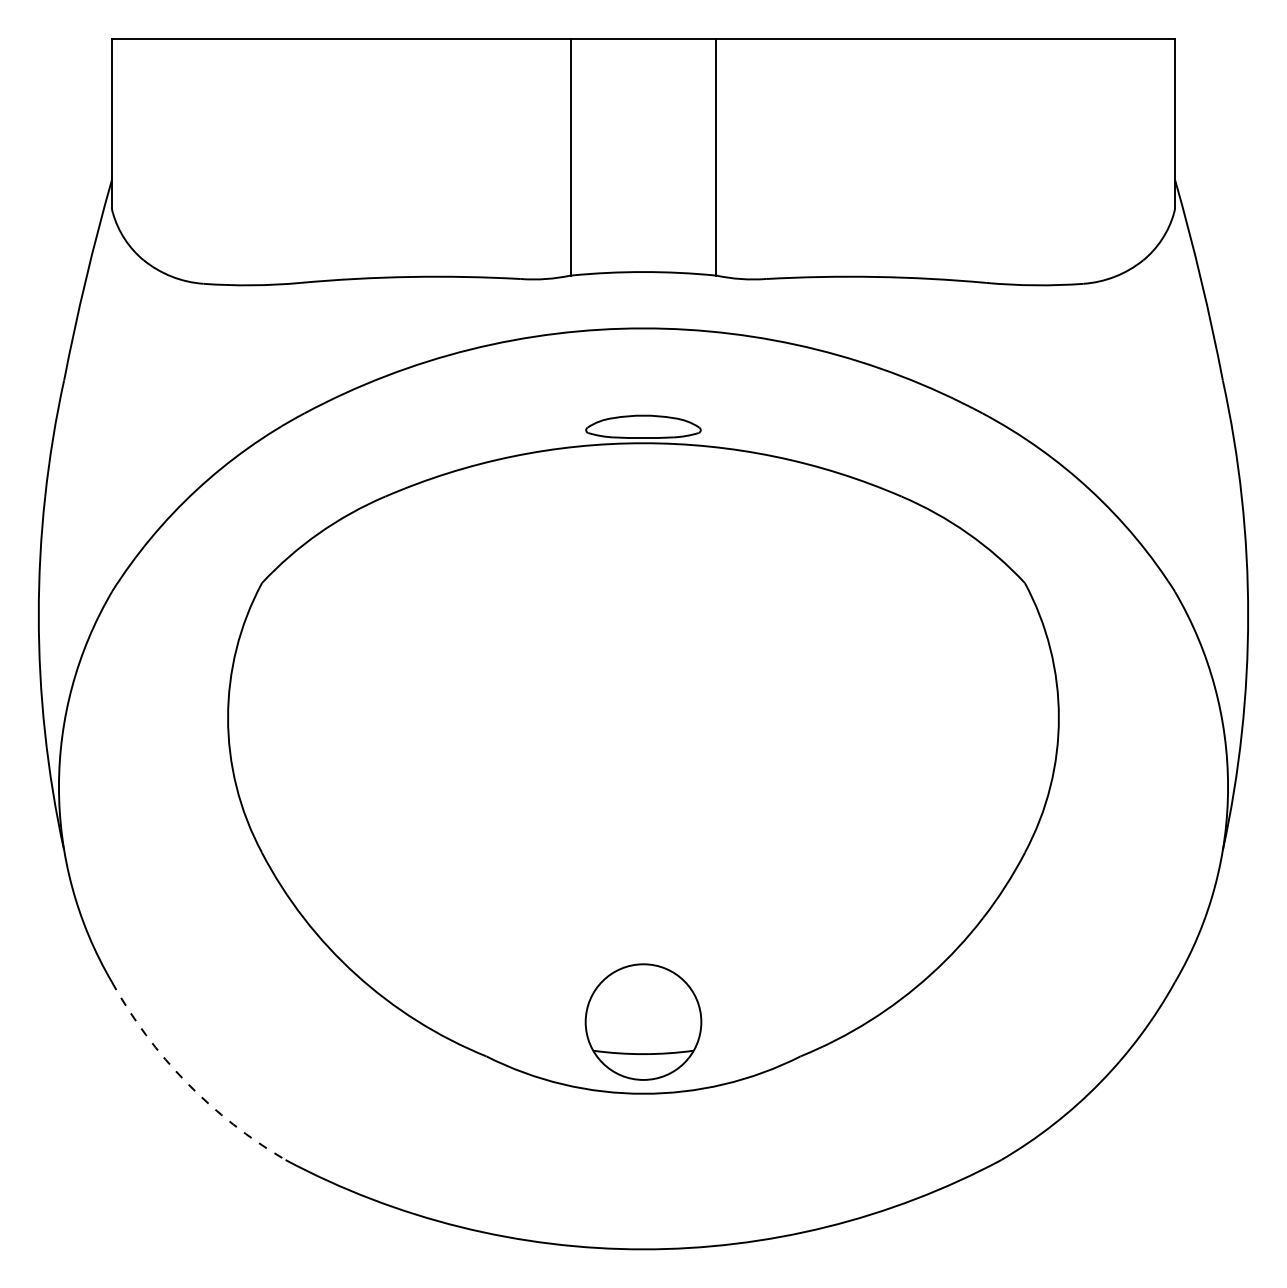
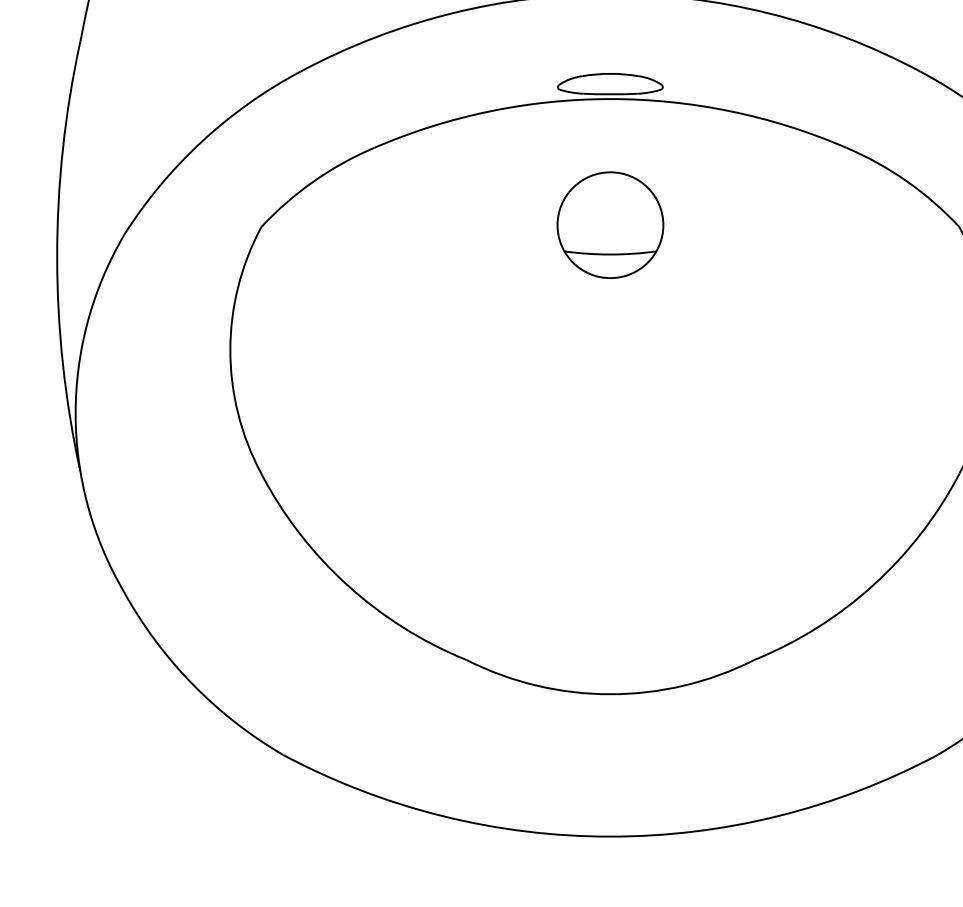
part: (643, 1021) -> (610, 224), moved
arc: (186, 1082) -> (192, 683), dashed -> solid

